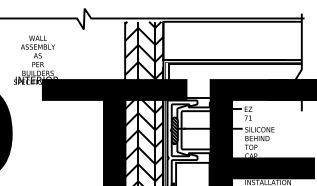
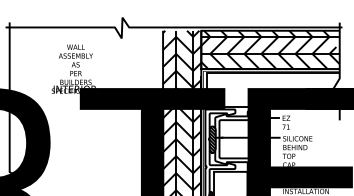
hatch: (232, 40) -> (270, 49), added

